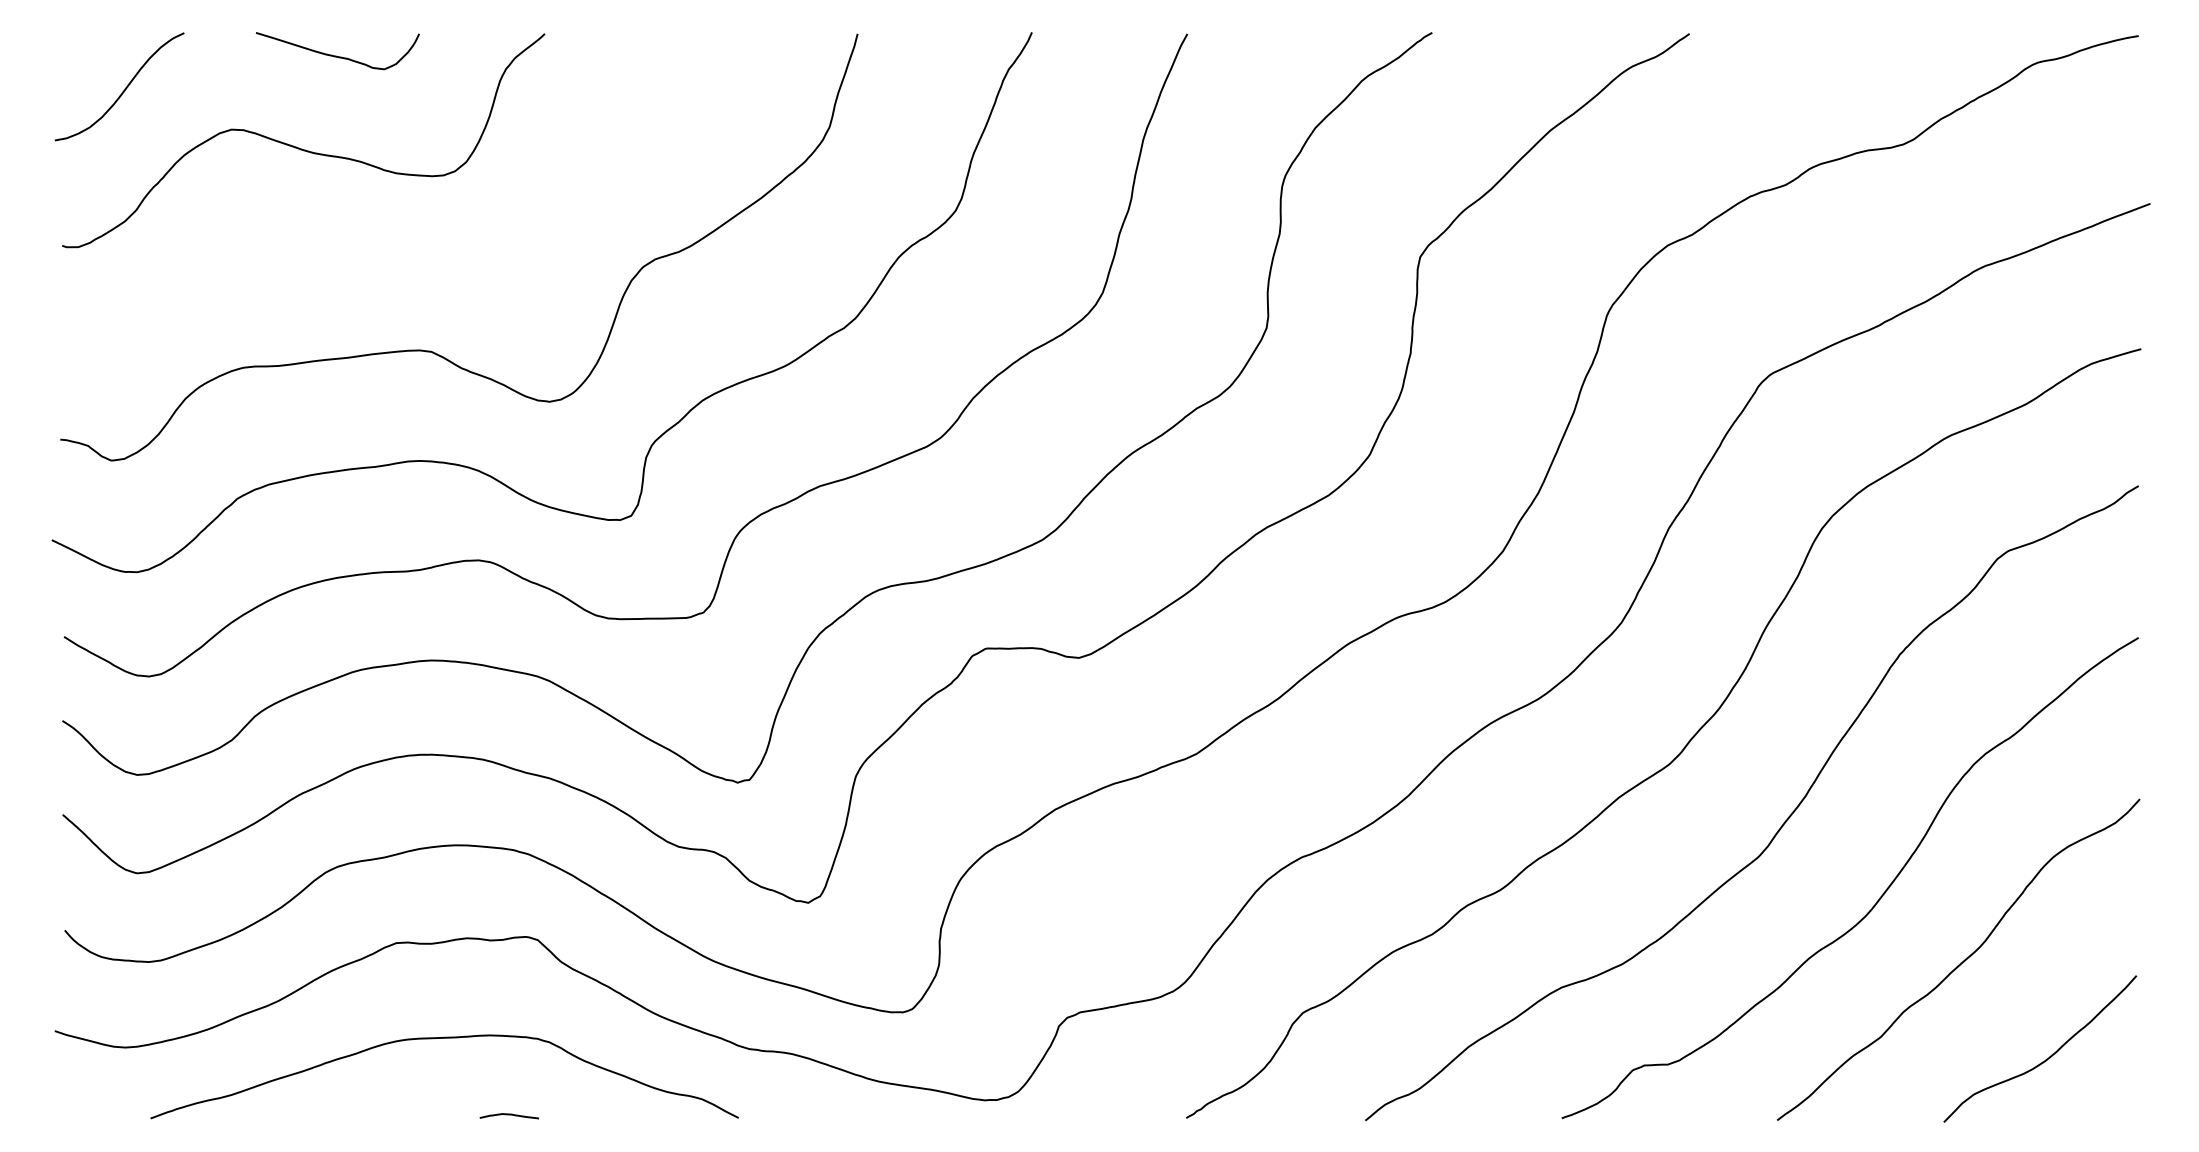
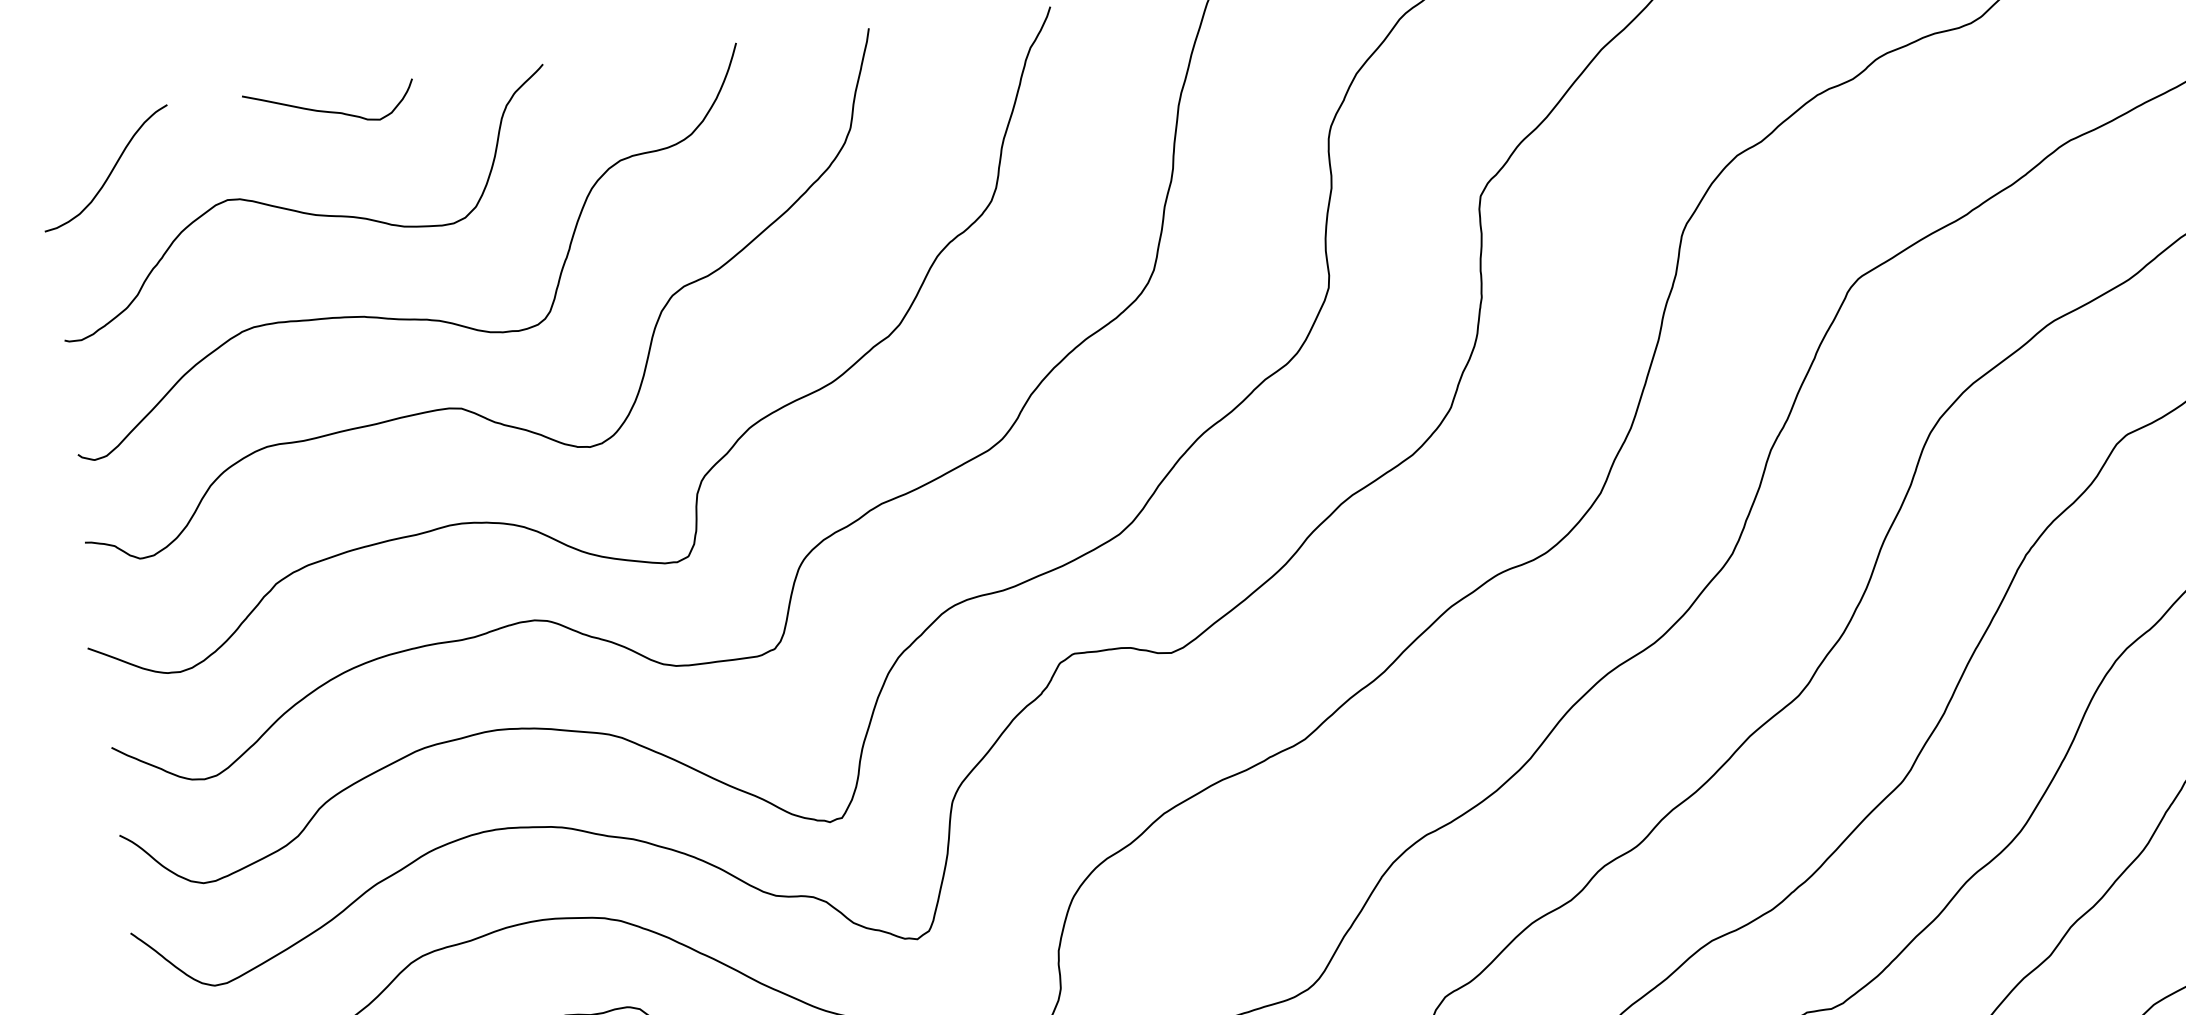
curve: (390, 260) -> (408, 318), added

